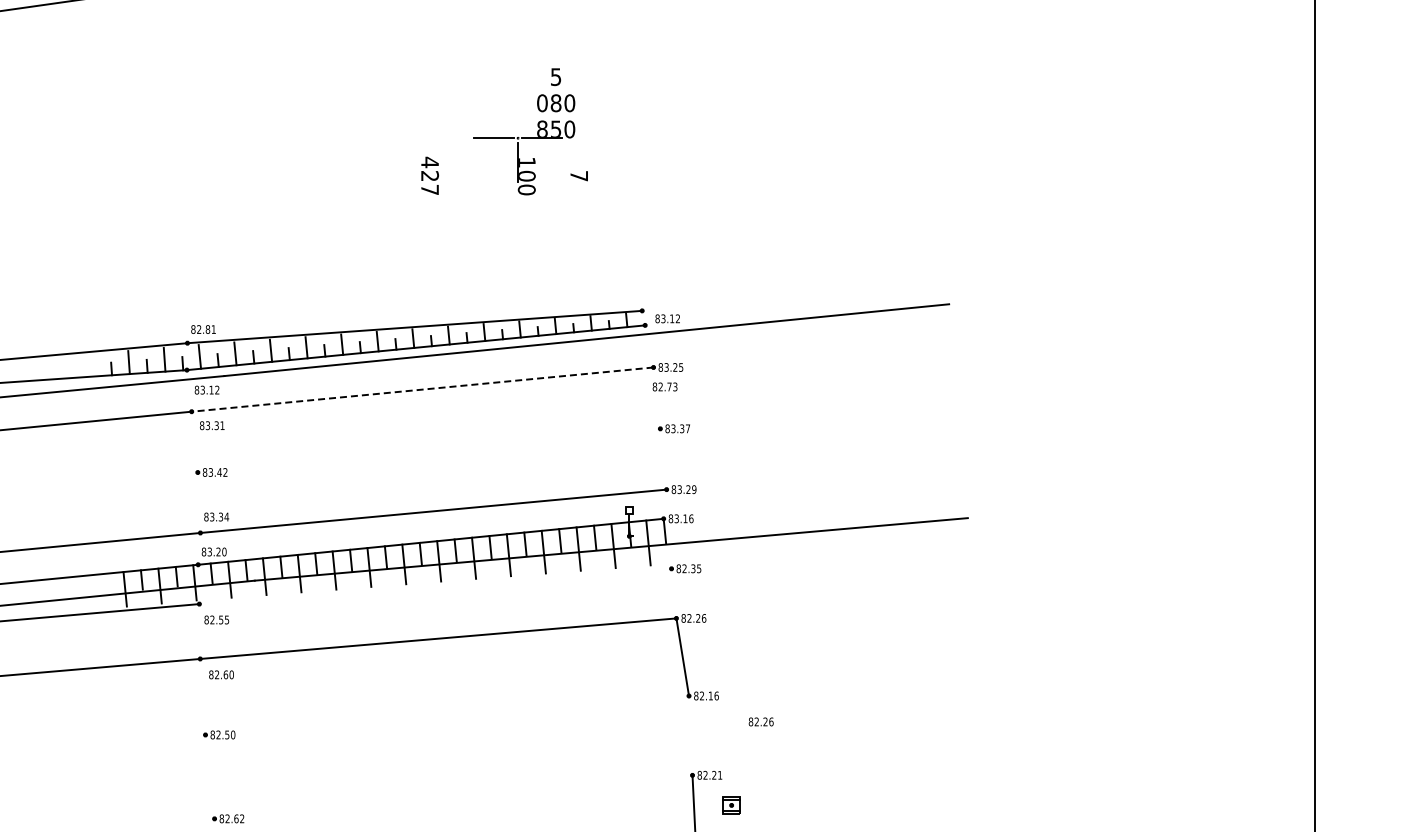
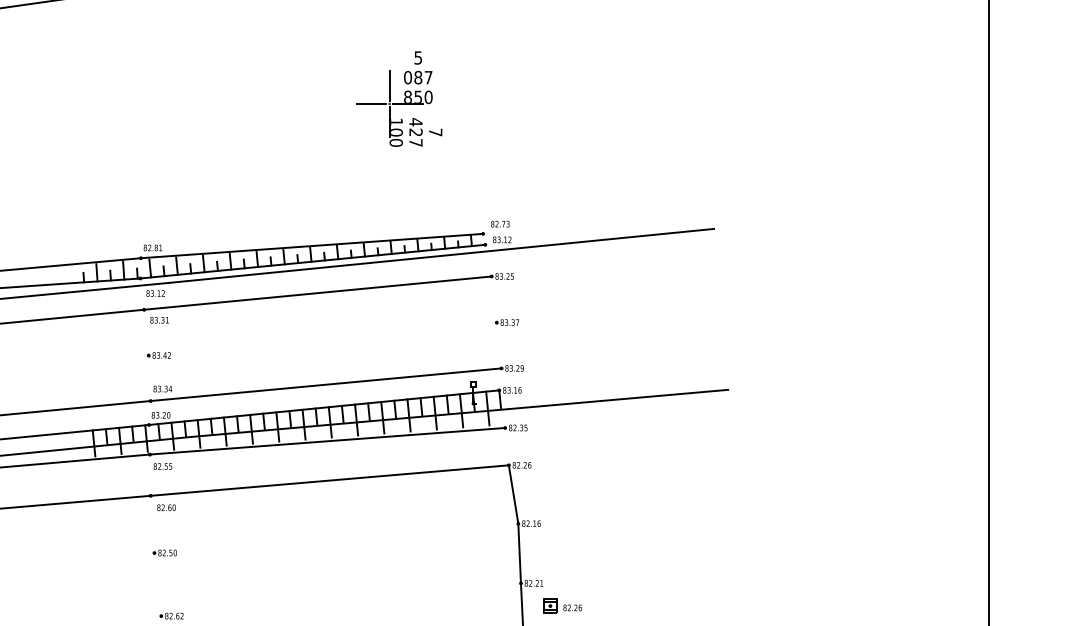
text: (569, 103) -> (428, 77), 080 -> 087
line: (518, 113) -> (390, 85), added
text: (429, 175) -> (415, 132), moved
text: (664, 386) -> (499, 223), moved
line: (422, 389) -> (317, 293), dashed -> solid
line: (435, 586) -> (327, 441), added
text: (760, 721) -> (572, 607), moved
line: (690, 735) -> (519, 553), added

